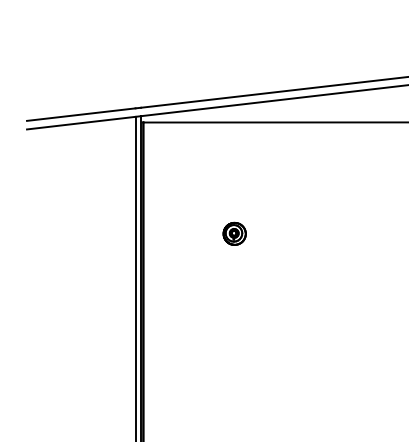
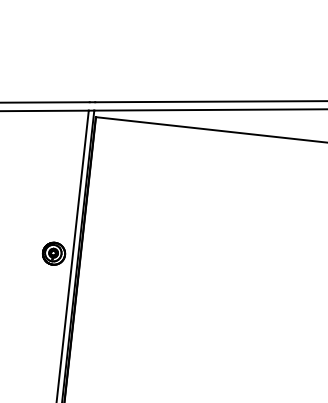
part: (234, 233) -> (53, 253), moved

